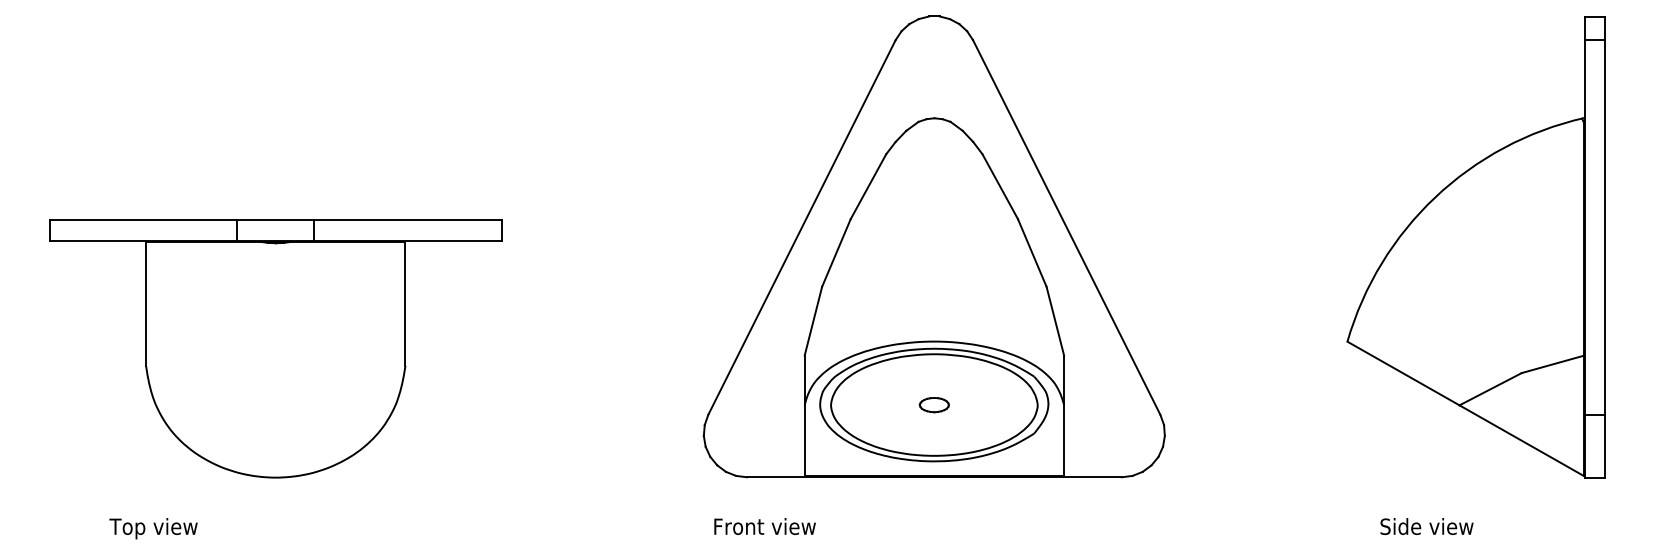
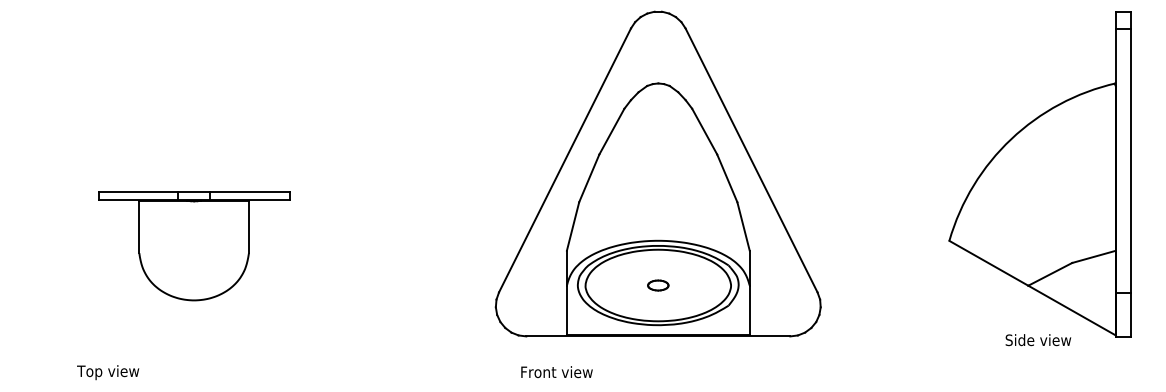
part: (274, 348) -> (193, 245), size x0.6
text: (764, 527) -> (556, 372), moved
text: (1427, 527) -> (1038, 340), moved

